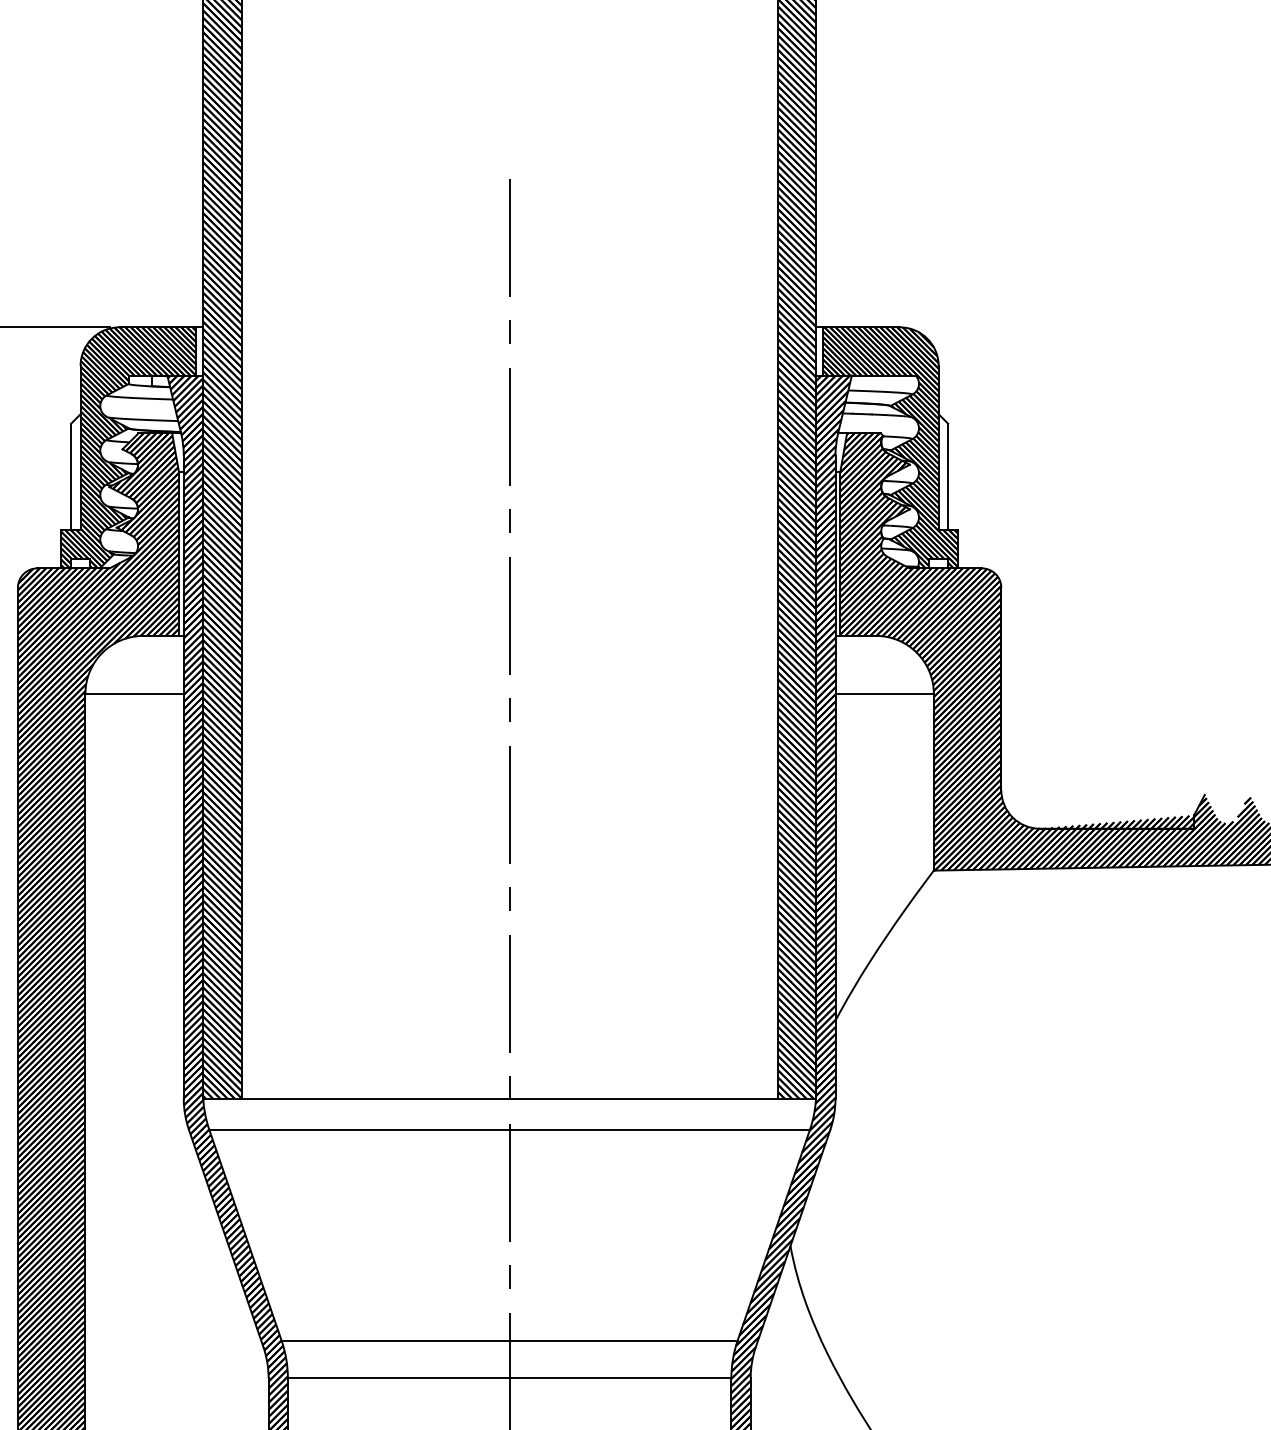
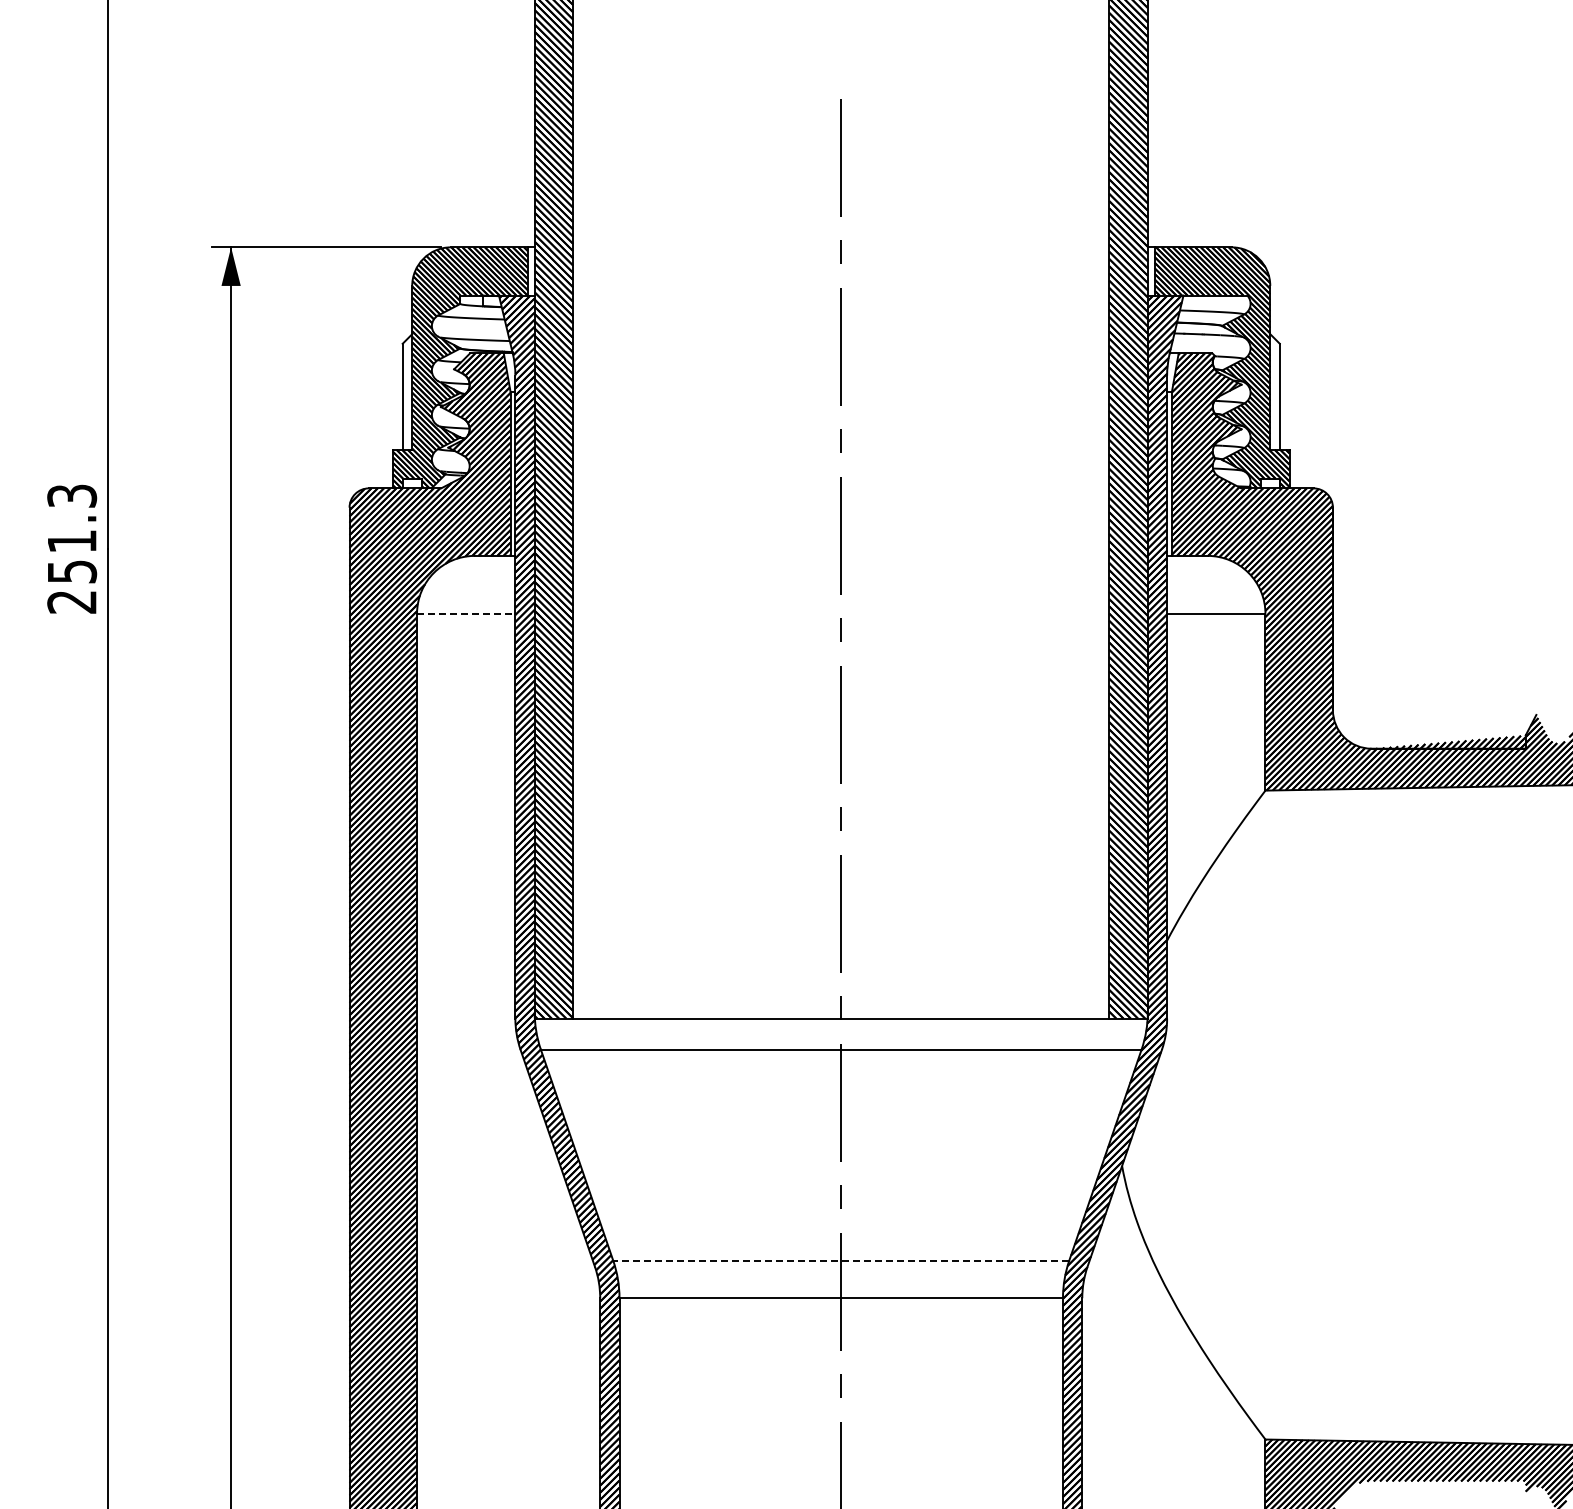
line: (134, 693) -> (466, 613), solid -> dashed
line: (509, 1340) -> (841, 1260), solid -> dashed

